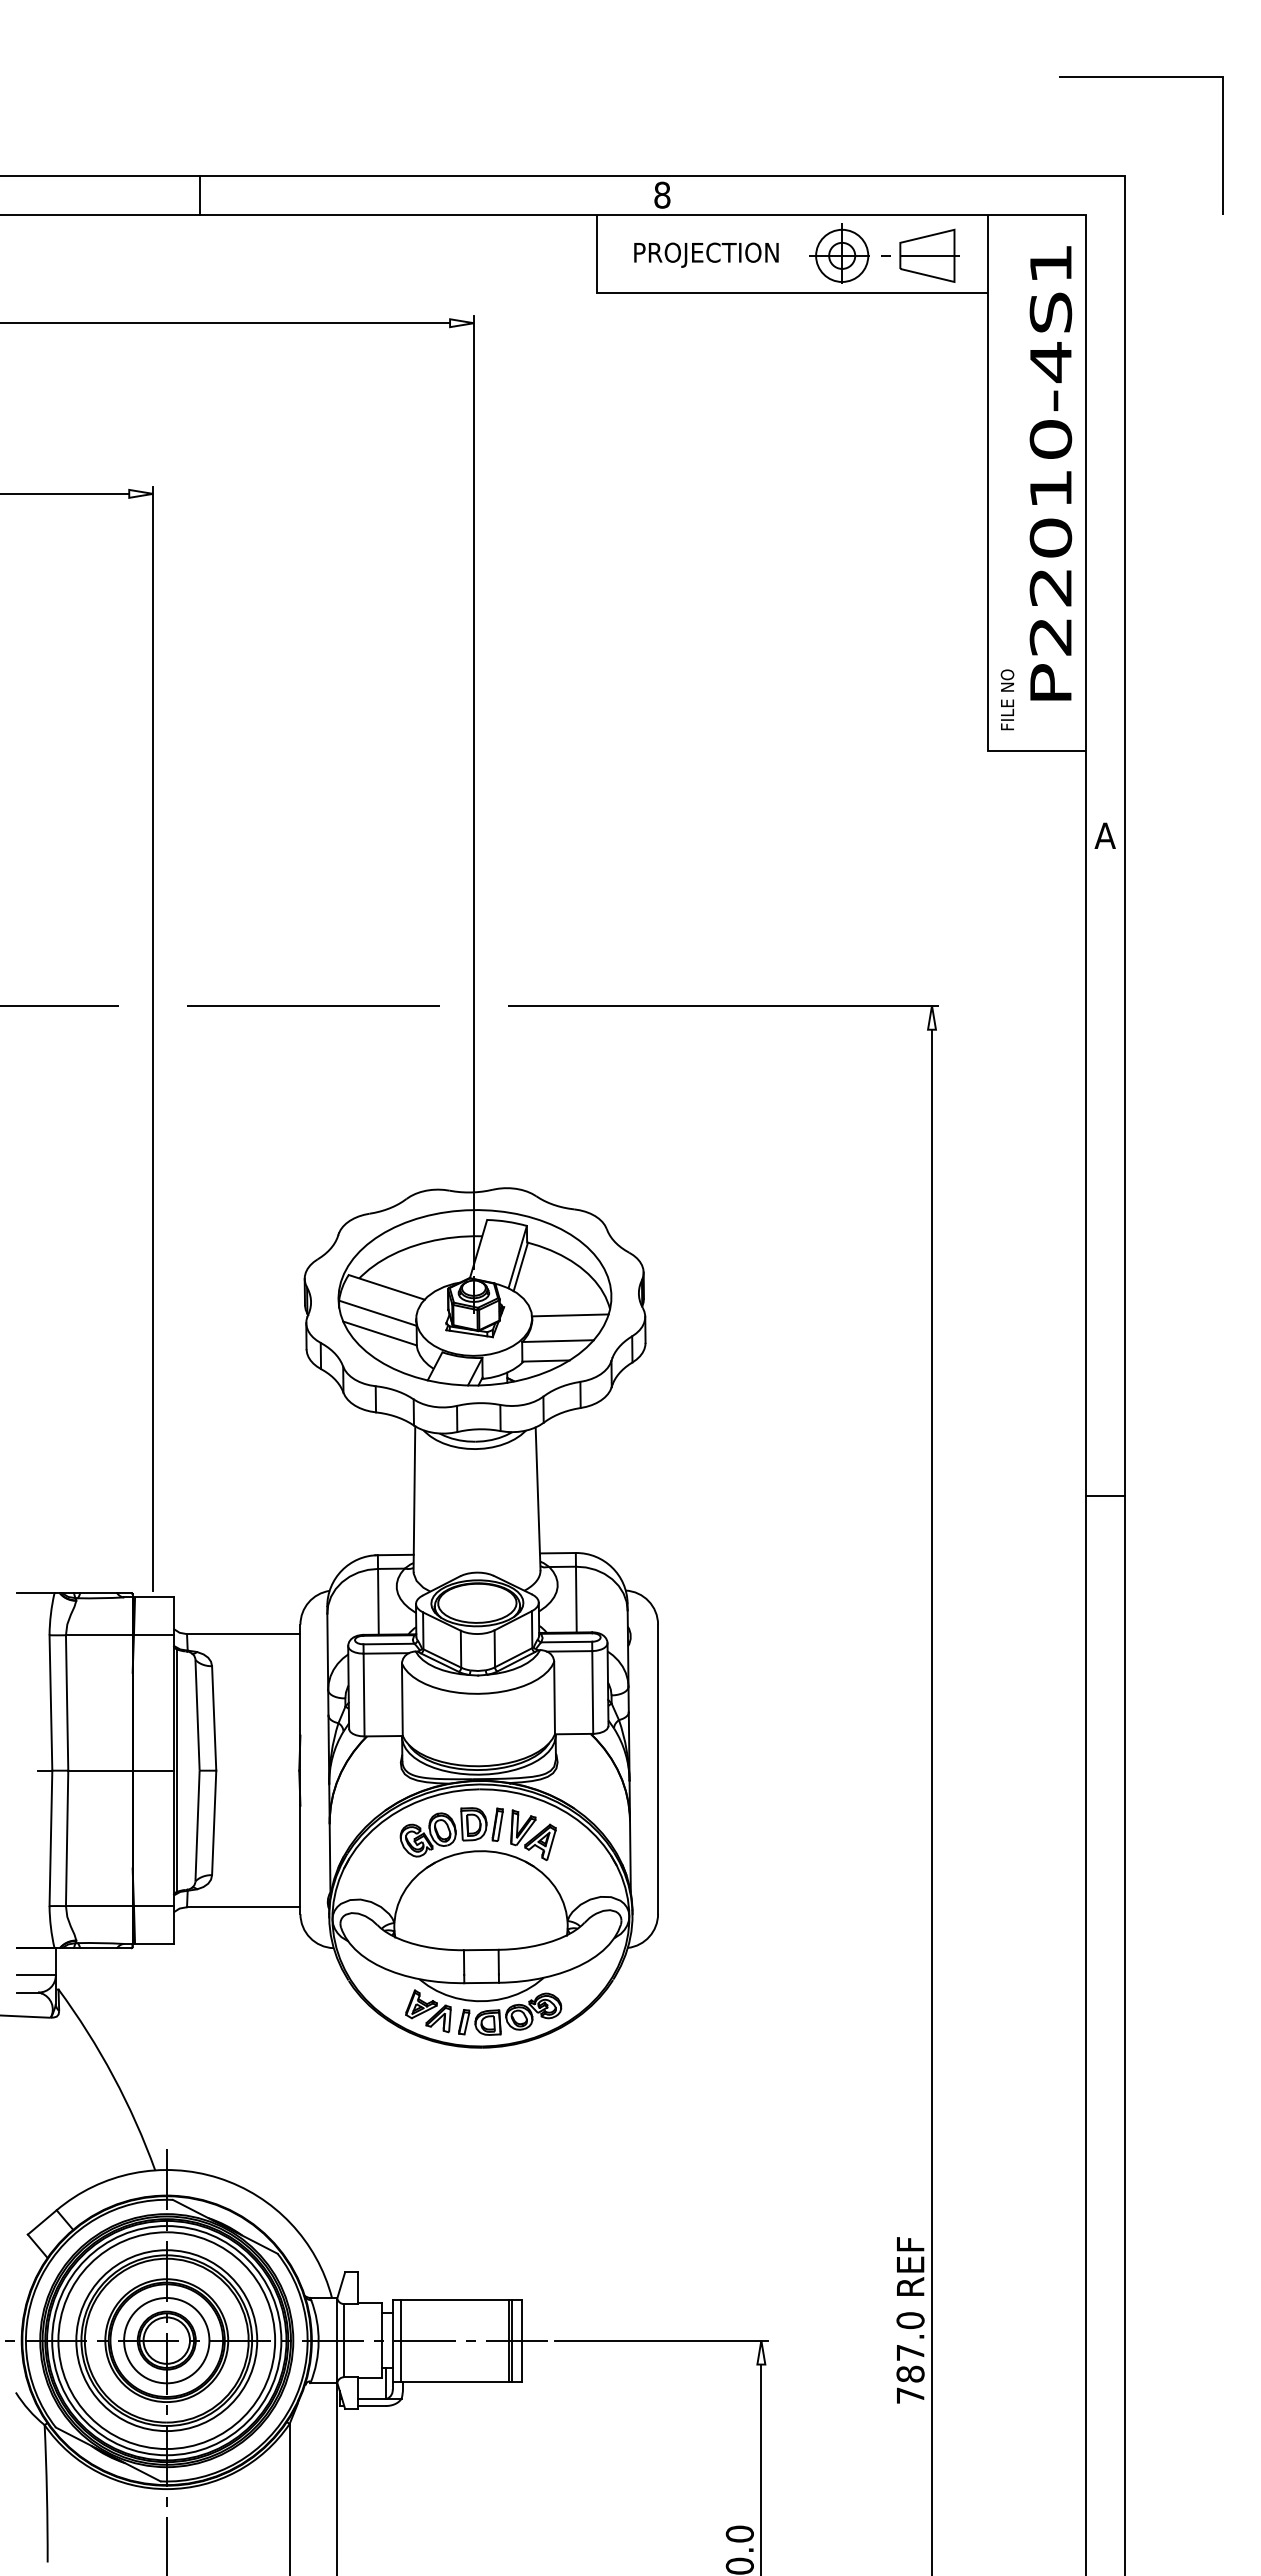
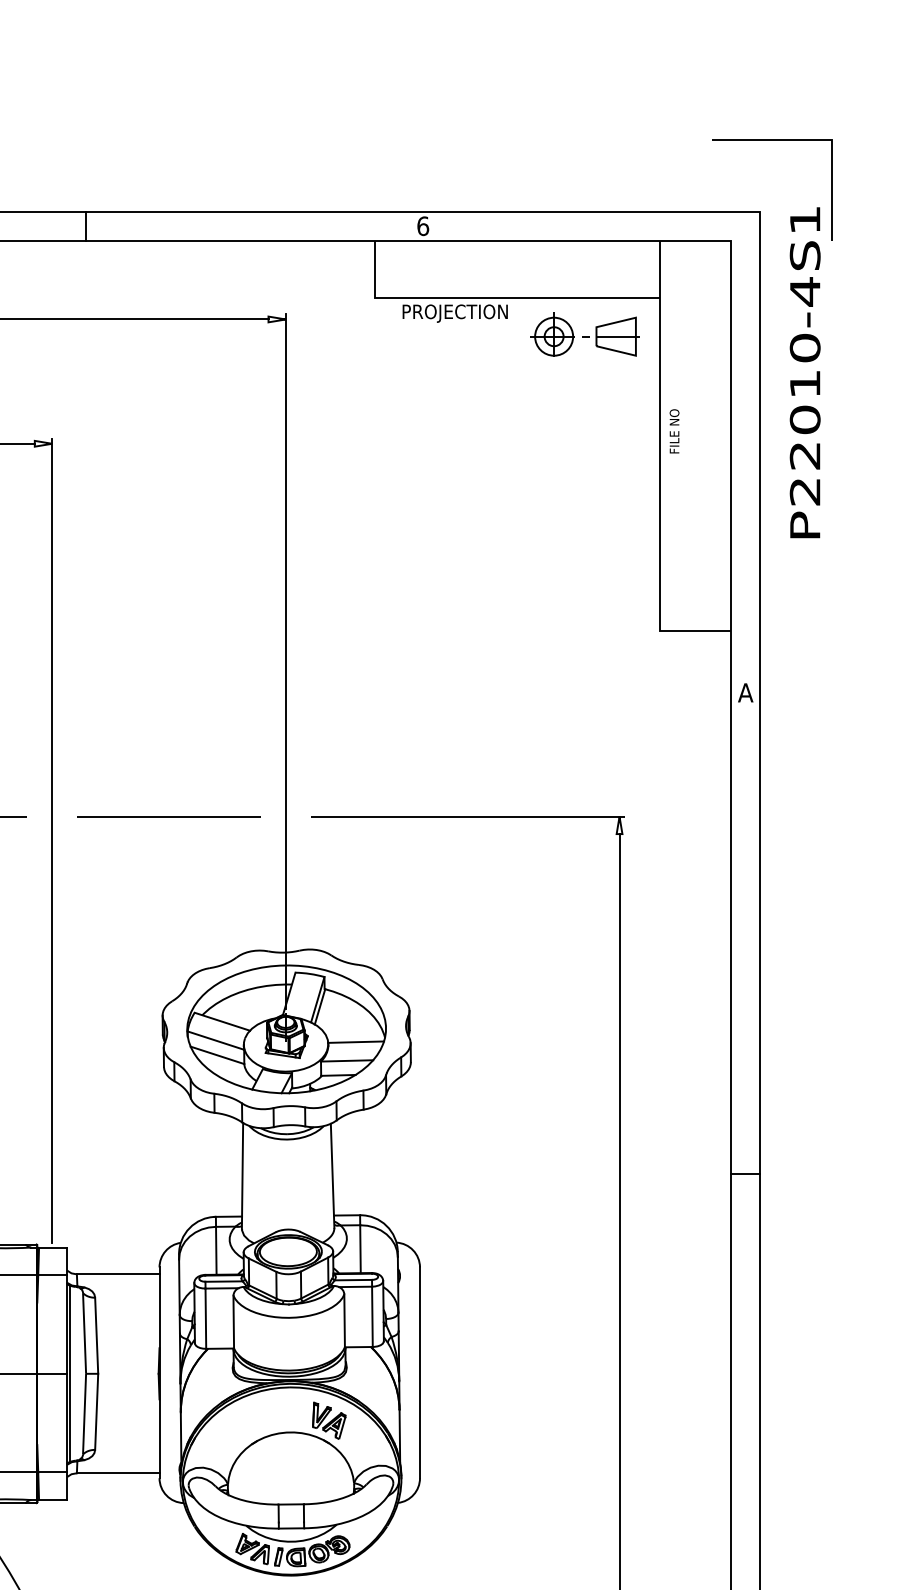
text: (662, 194) -> (423, 225), 8 -> 6
part: (884, 253) -> (584, 334), moved
text: (706, 254) -> (455, 313), moved
text: (1050, 473) -> (804, 372), moved
text: (1007, 699) -> (674, 431), moved
part: (451, 1832) -> (269, 1418), removed

